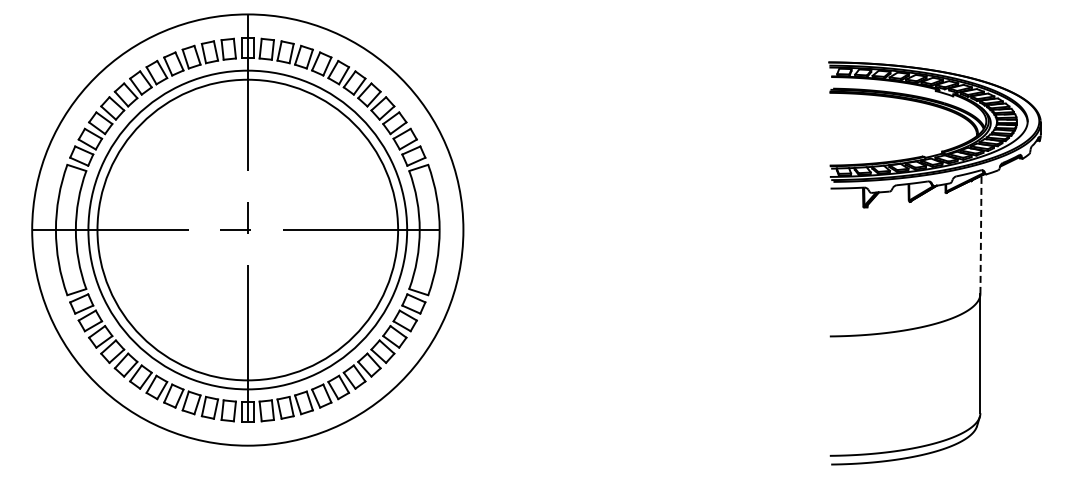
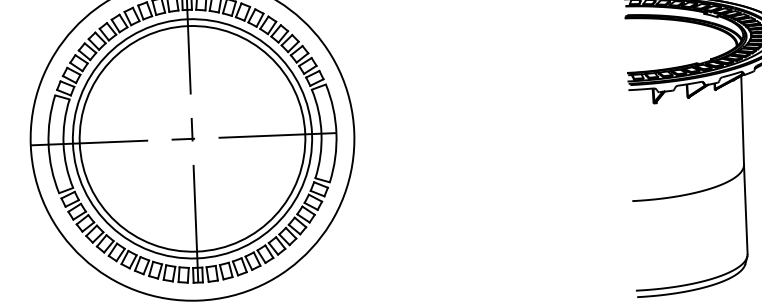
line: (980, 234) -> (742, 120), dashed -> solid

